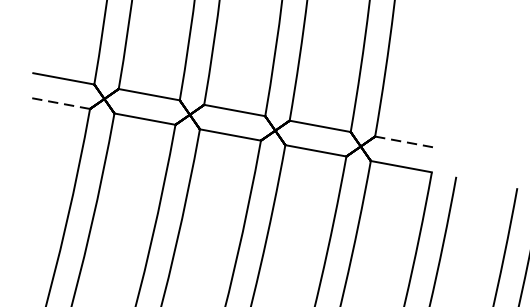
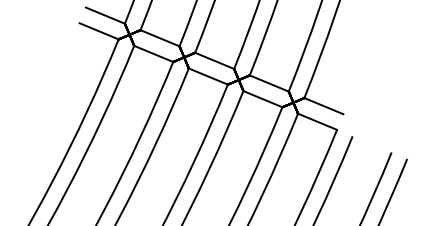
line: (58, 103) -> (98, 31), dashed -> solid
line: (406, 142) -> (324, 106), dashed -> solid

